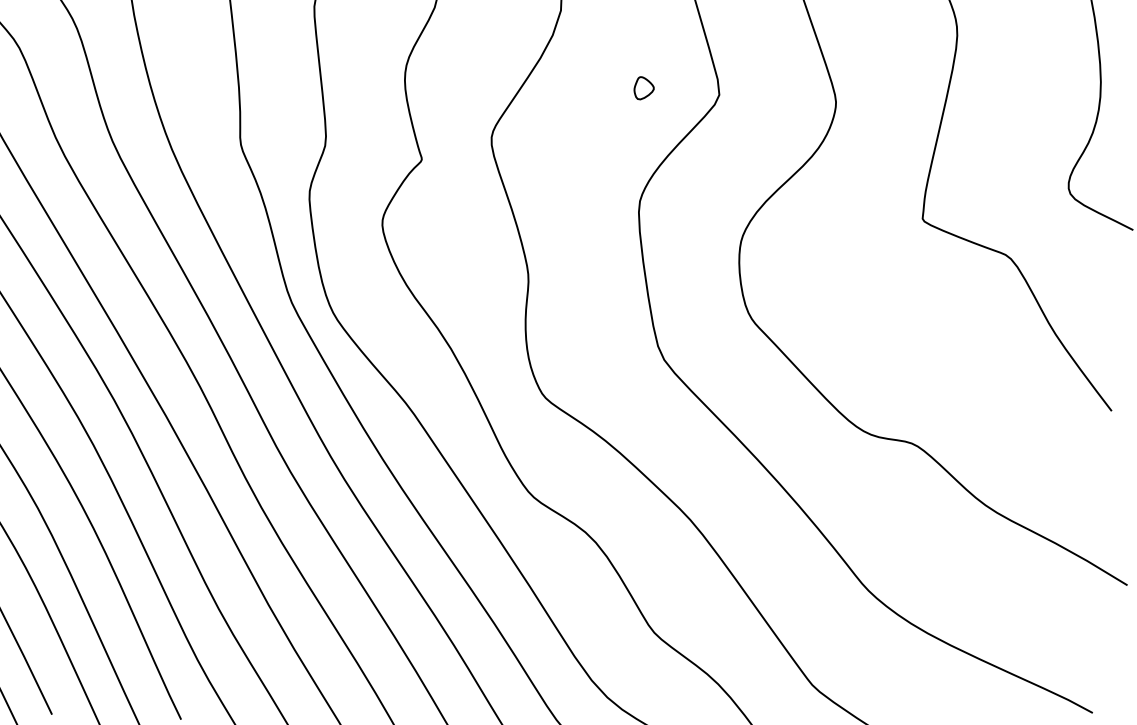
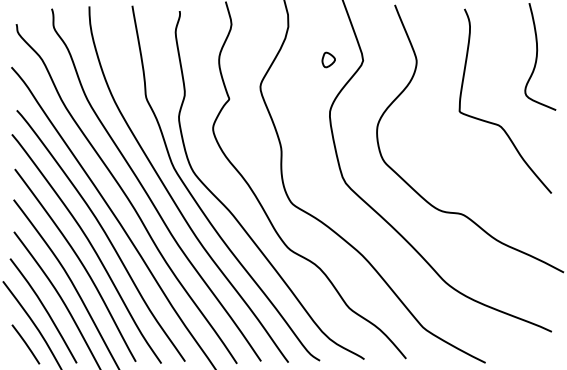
part: (643, 87) -> (328, 59), size x1.43

